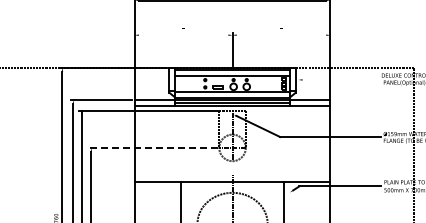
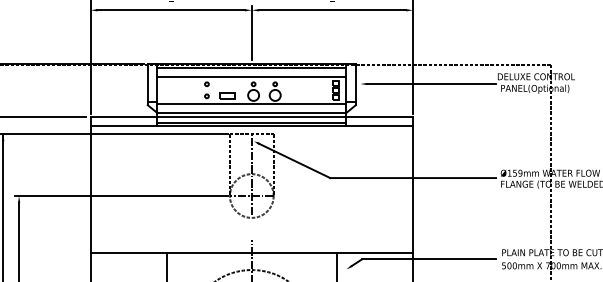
line: (183, 35) -> (170, 10), added
line: (281, 35) -> (332, 10), added
line: (341, 79) -> (431, 83), added
line: (153, 147) -> (121, 195), dashed -> solid

